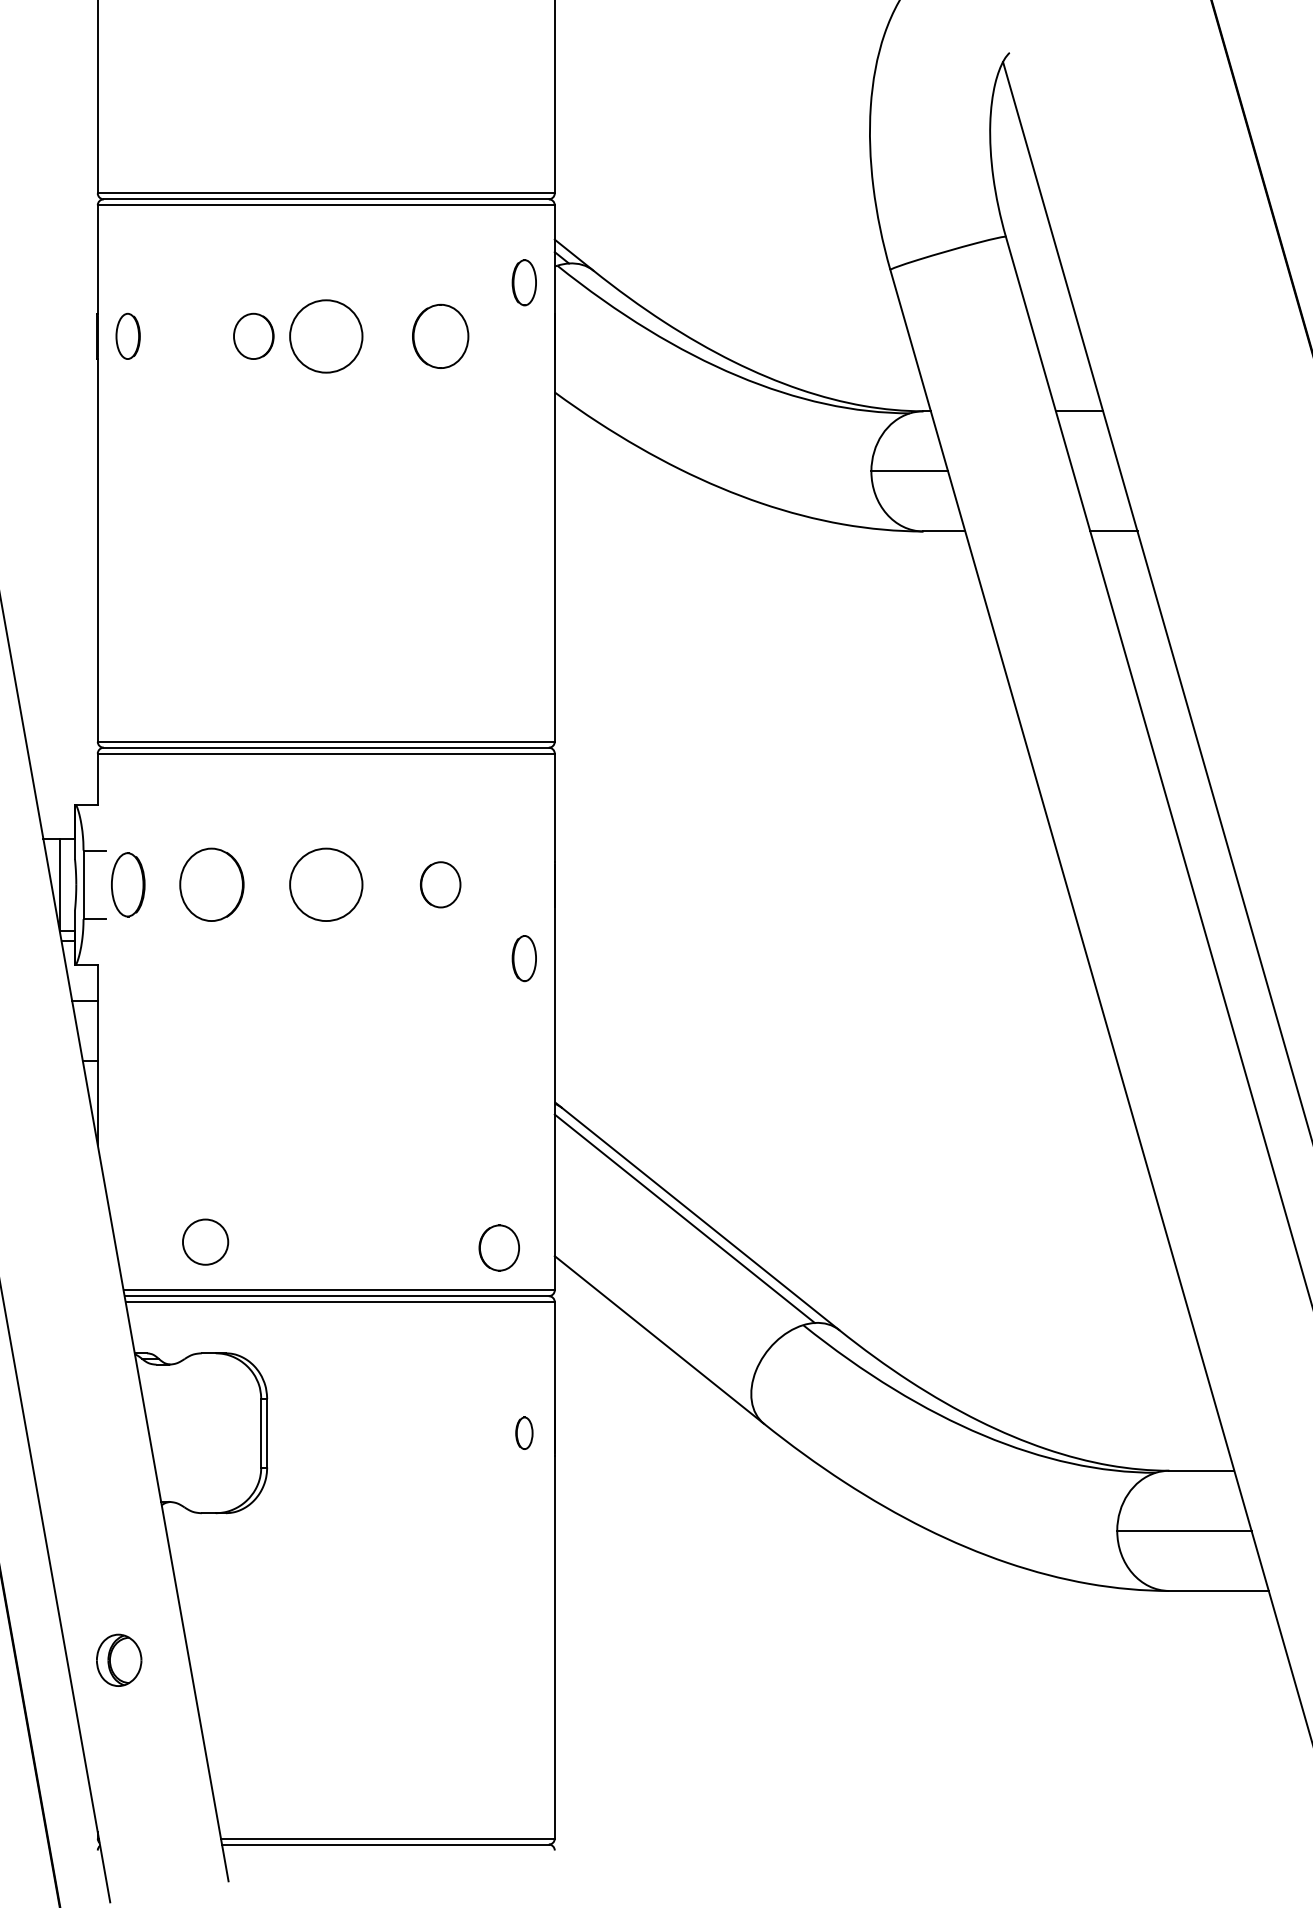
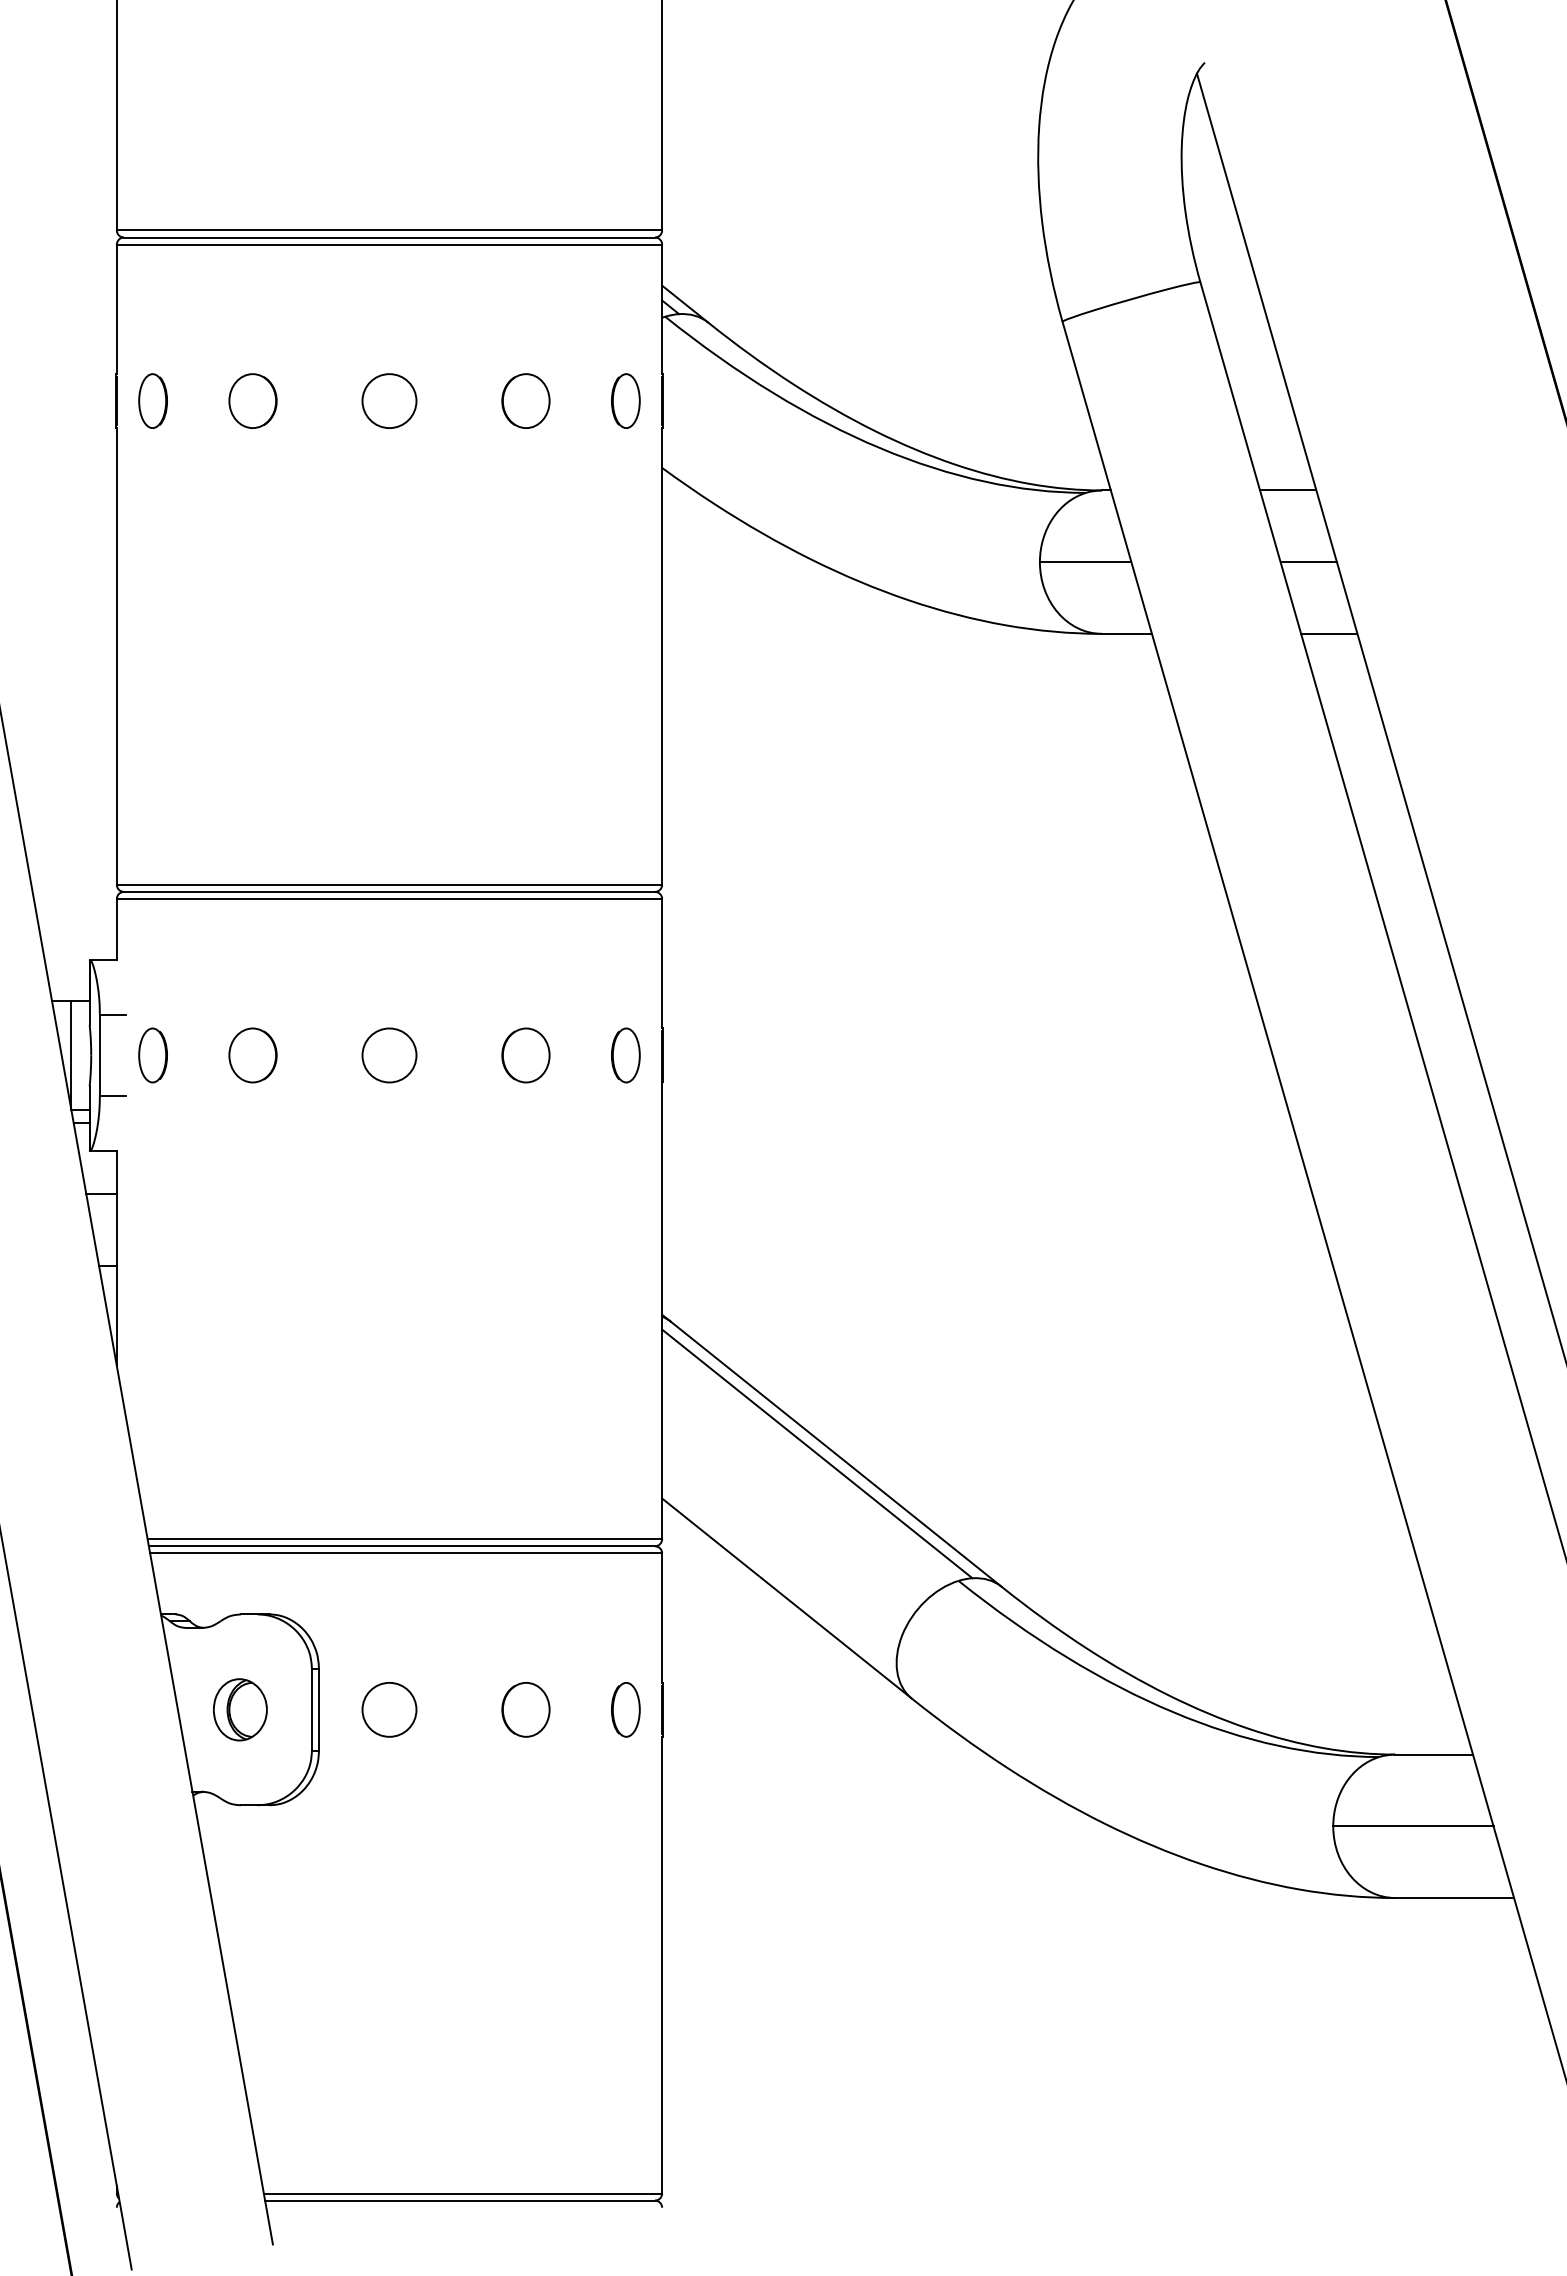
part: (524, 282) -> (625, 400), moved
part: (253, 335) -> (252, 400), moved
circle: (326, 335) -> (389, 400), size x0.62
part: (440, 335) -> (525, 400), size x0.71
line: (1096, 471) -> (1308, 562), added
part: (127, 884) -> (152, 1055), size x0.71
part: (211, 884) -> (252, 1055), size x0.62
circle: (326, 884) -> (389, 1055), size x0.62
part: (524, 958) -> (625, 1055), moved
circle: (205, 1241) -> (389, 1709), moved
part: (498, 1247) -> (525, 1709), moved
part: (524, 1432) -> (625, 1709), size x1.43
part: (119, 1660) -> (240, 1709), moved

